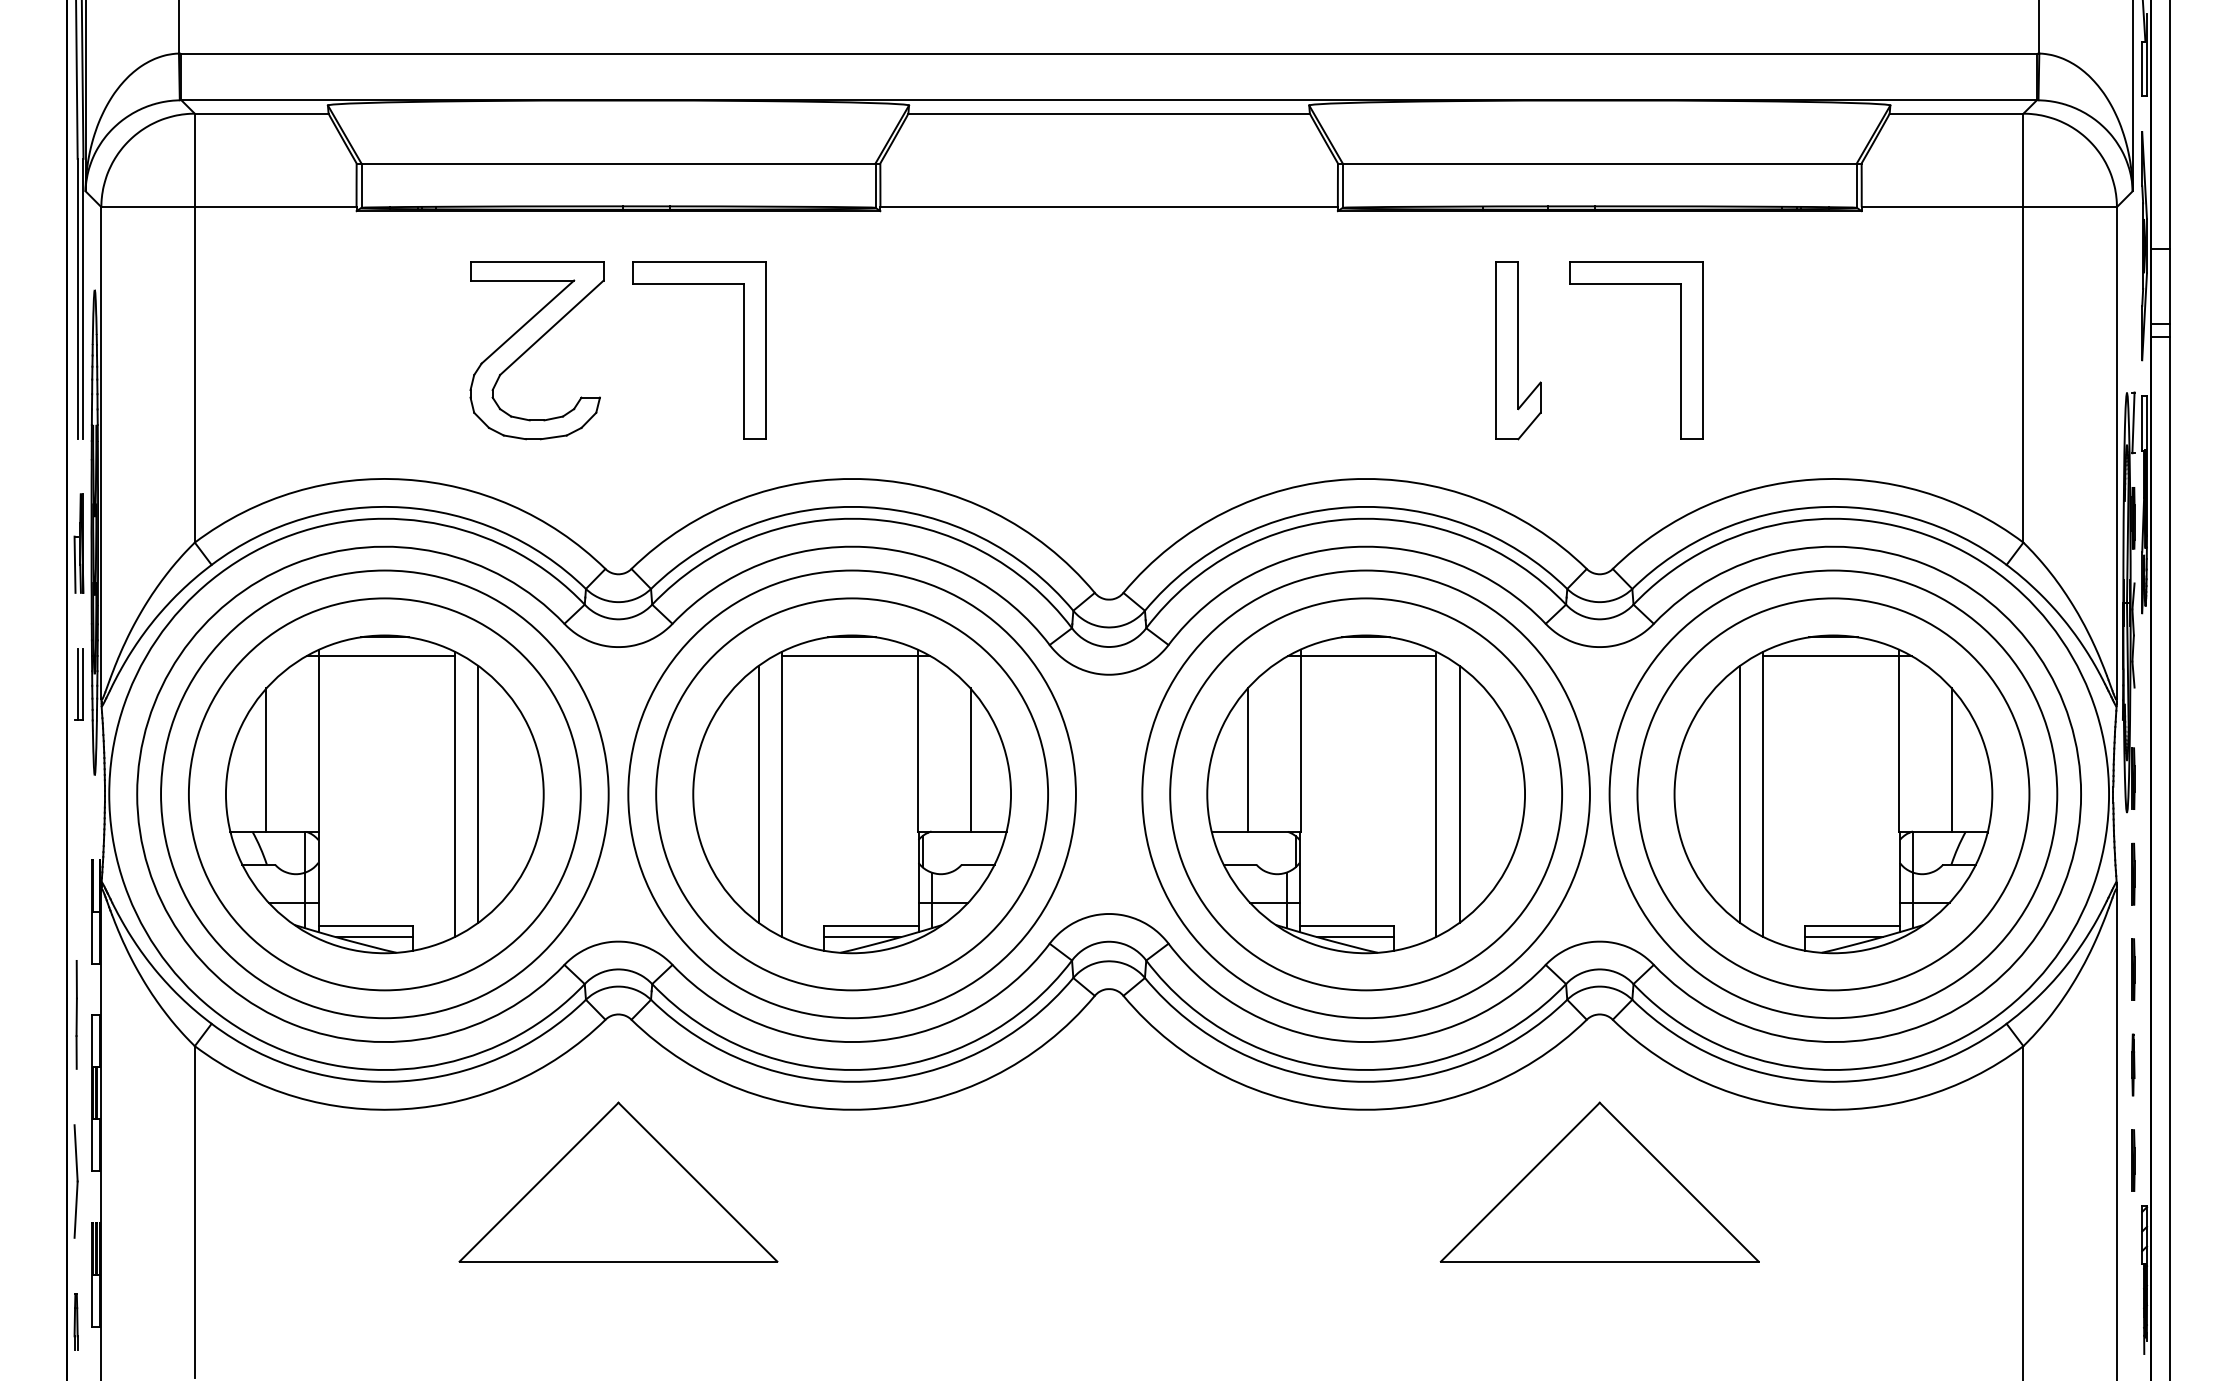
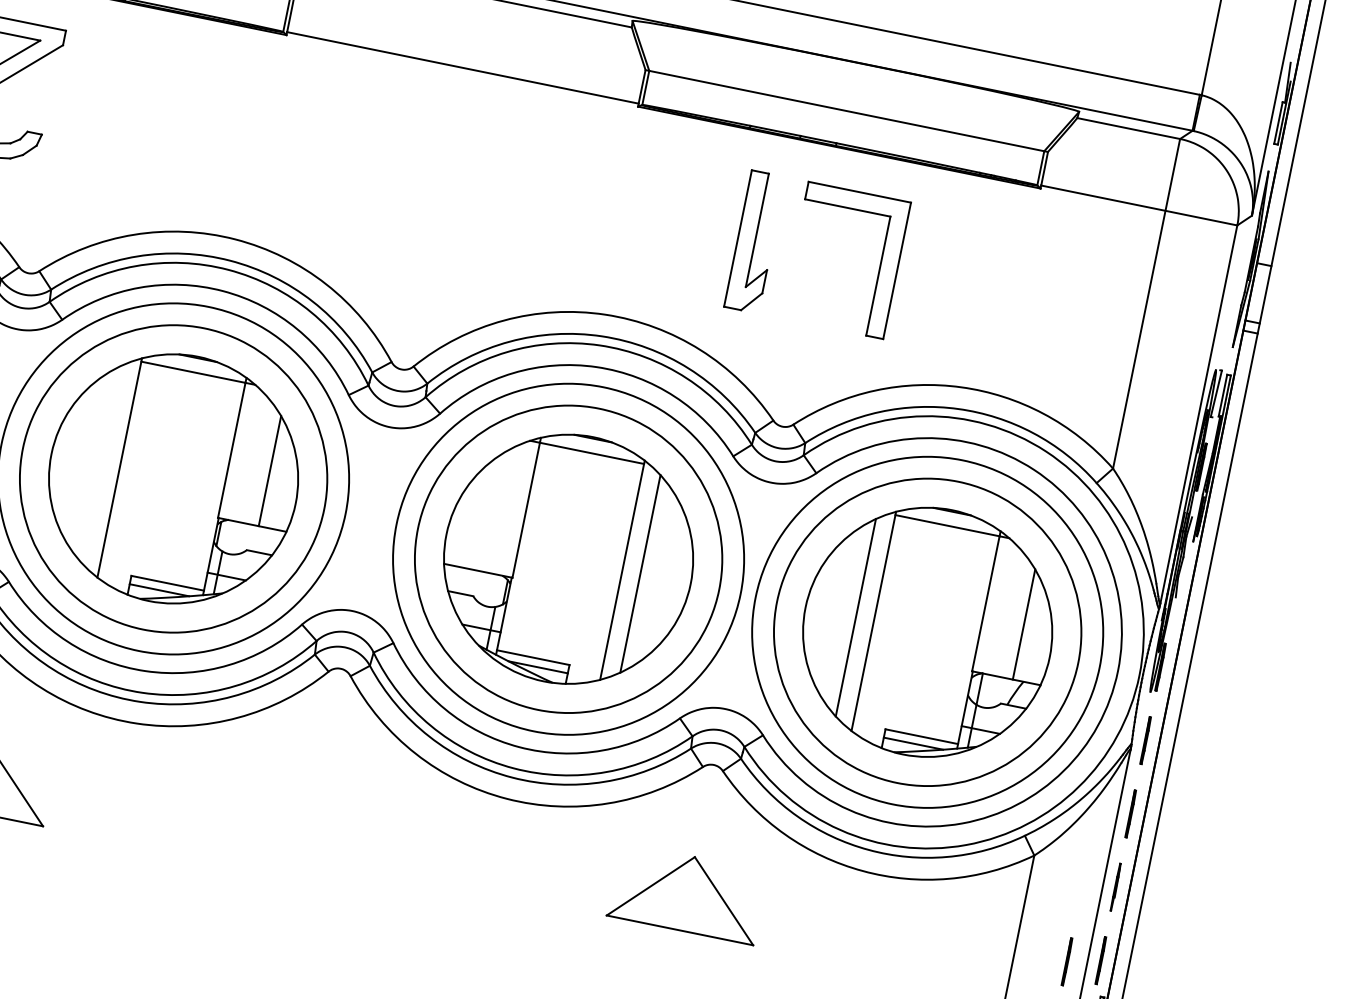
part: (743, 350) -> (159, 120), removed
line: (1247, 759) -> (482, 513), removed
line: (758, 793) -> (101, 463), removed
line: (2091, 1170) -> (1067, 961), added
part: (1599, 1181) -> (687, 893), size x0.6

